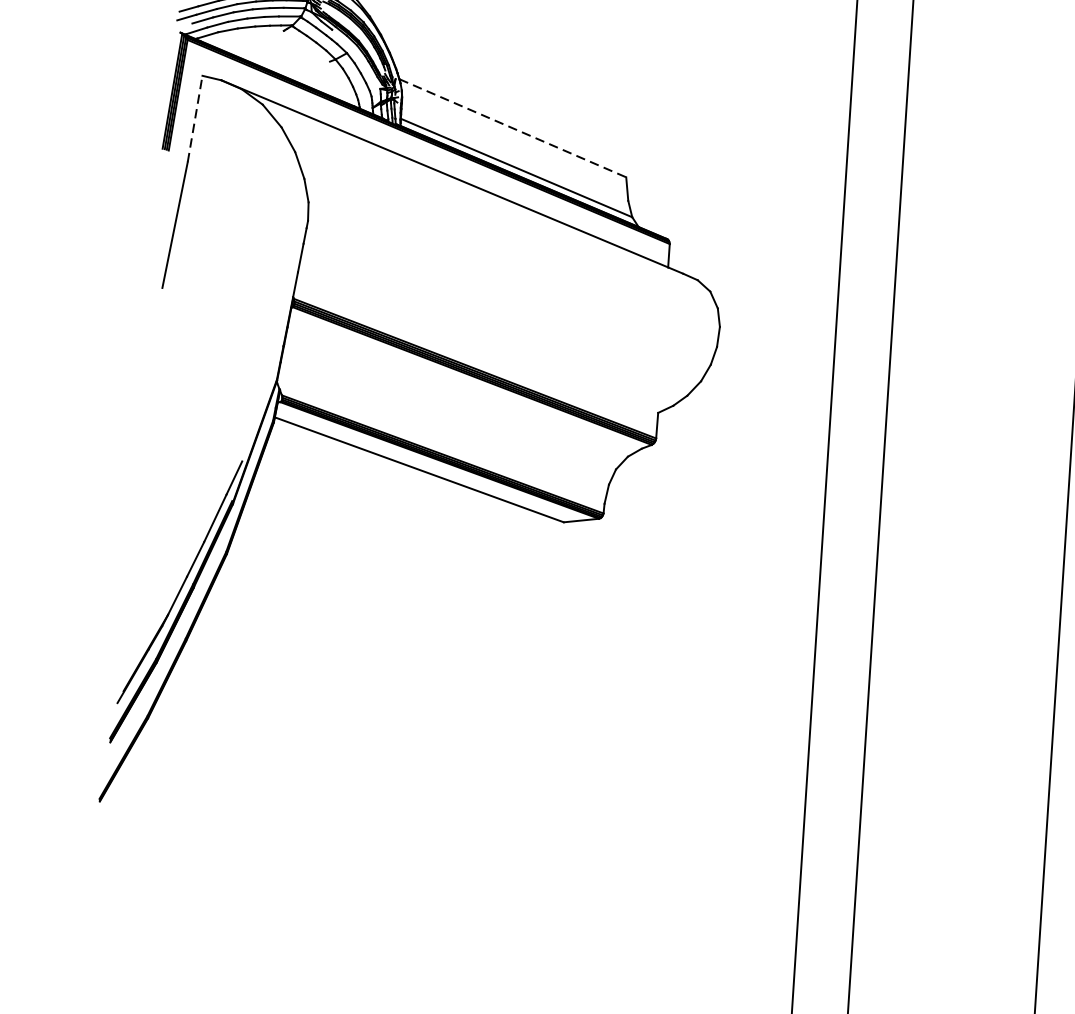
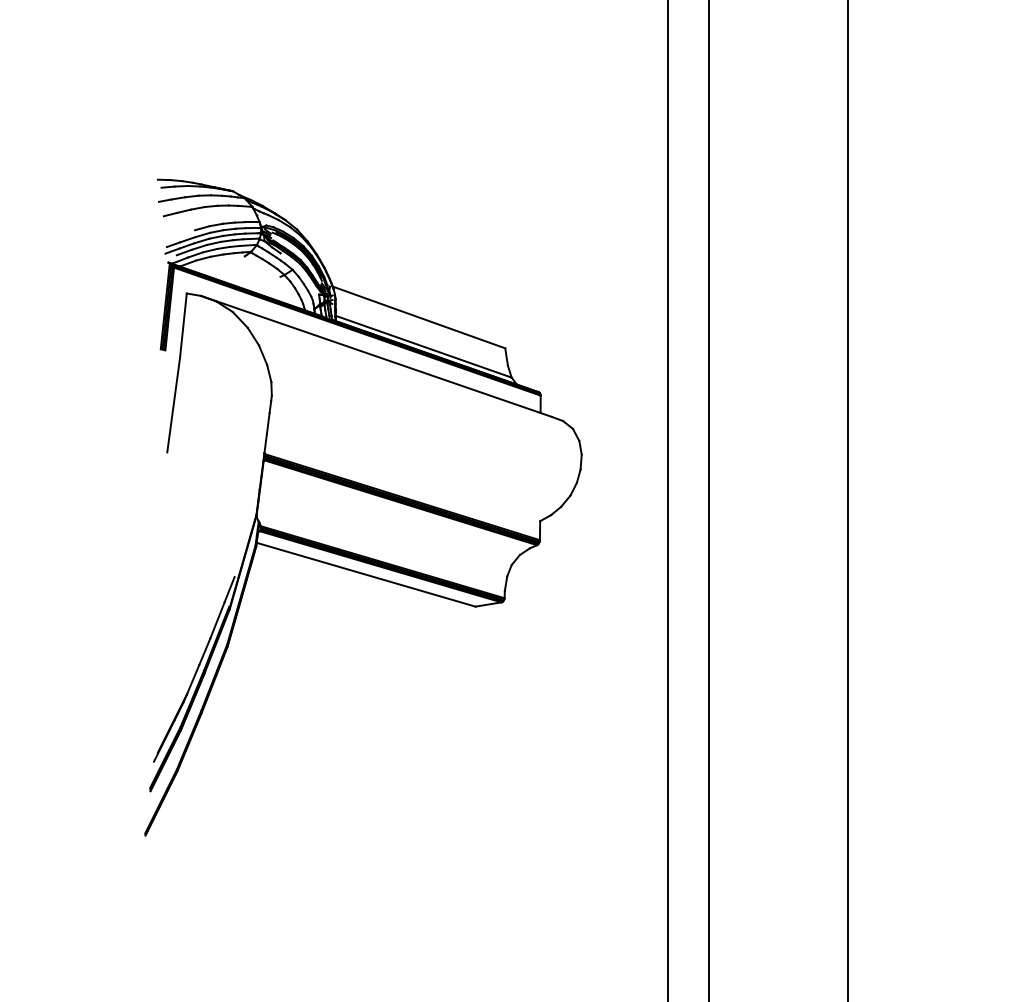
line: (195, 118) -> (183, 325), dashed -> solid
line: (512, 128) -> (418, 317), dashed -> solid

